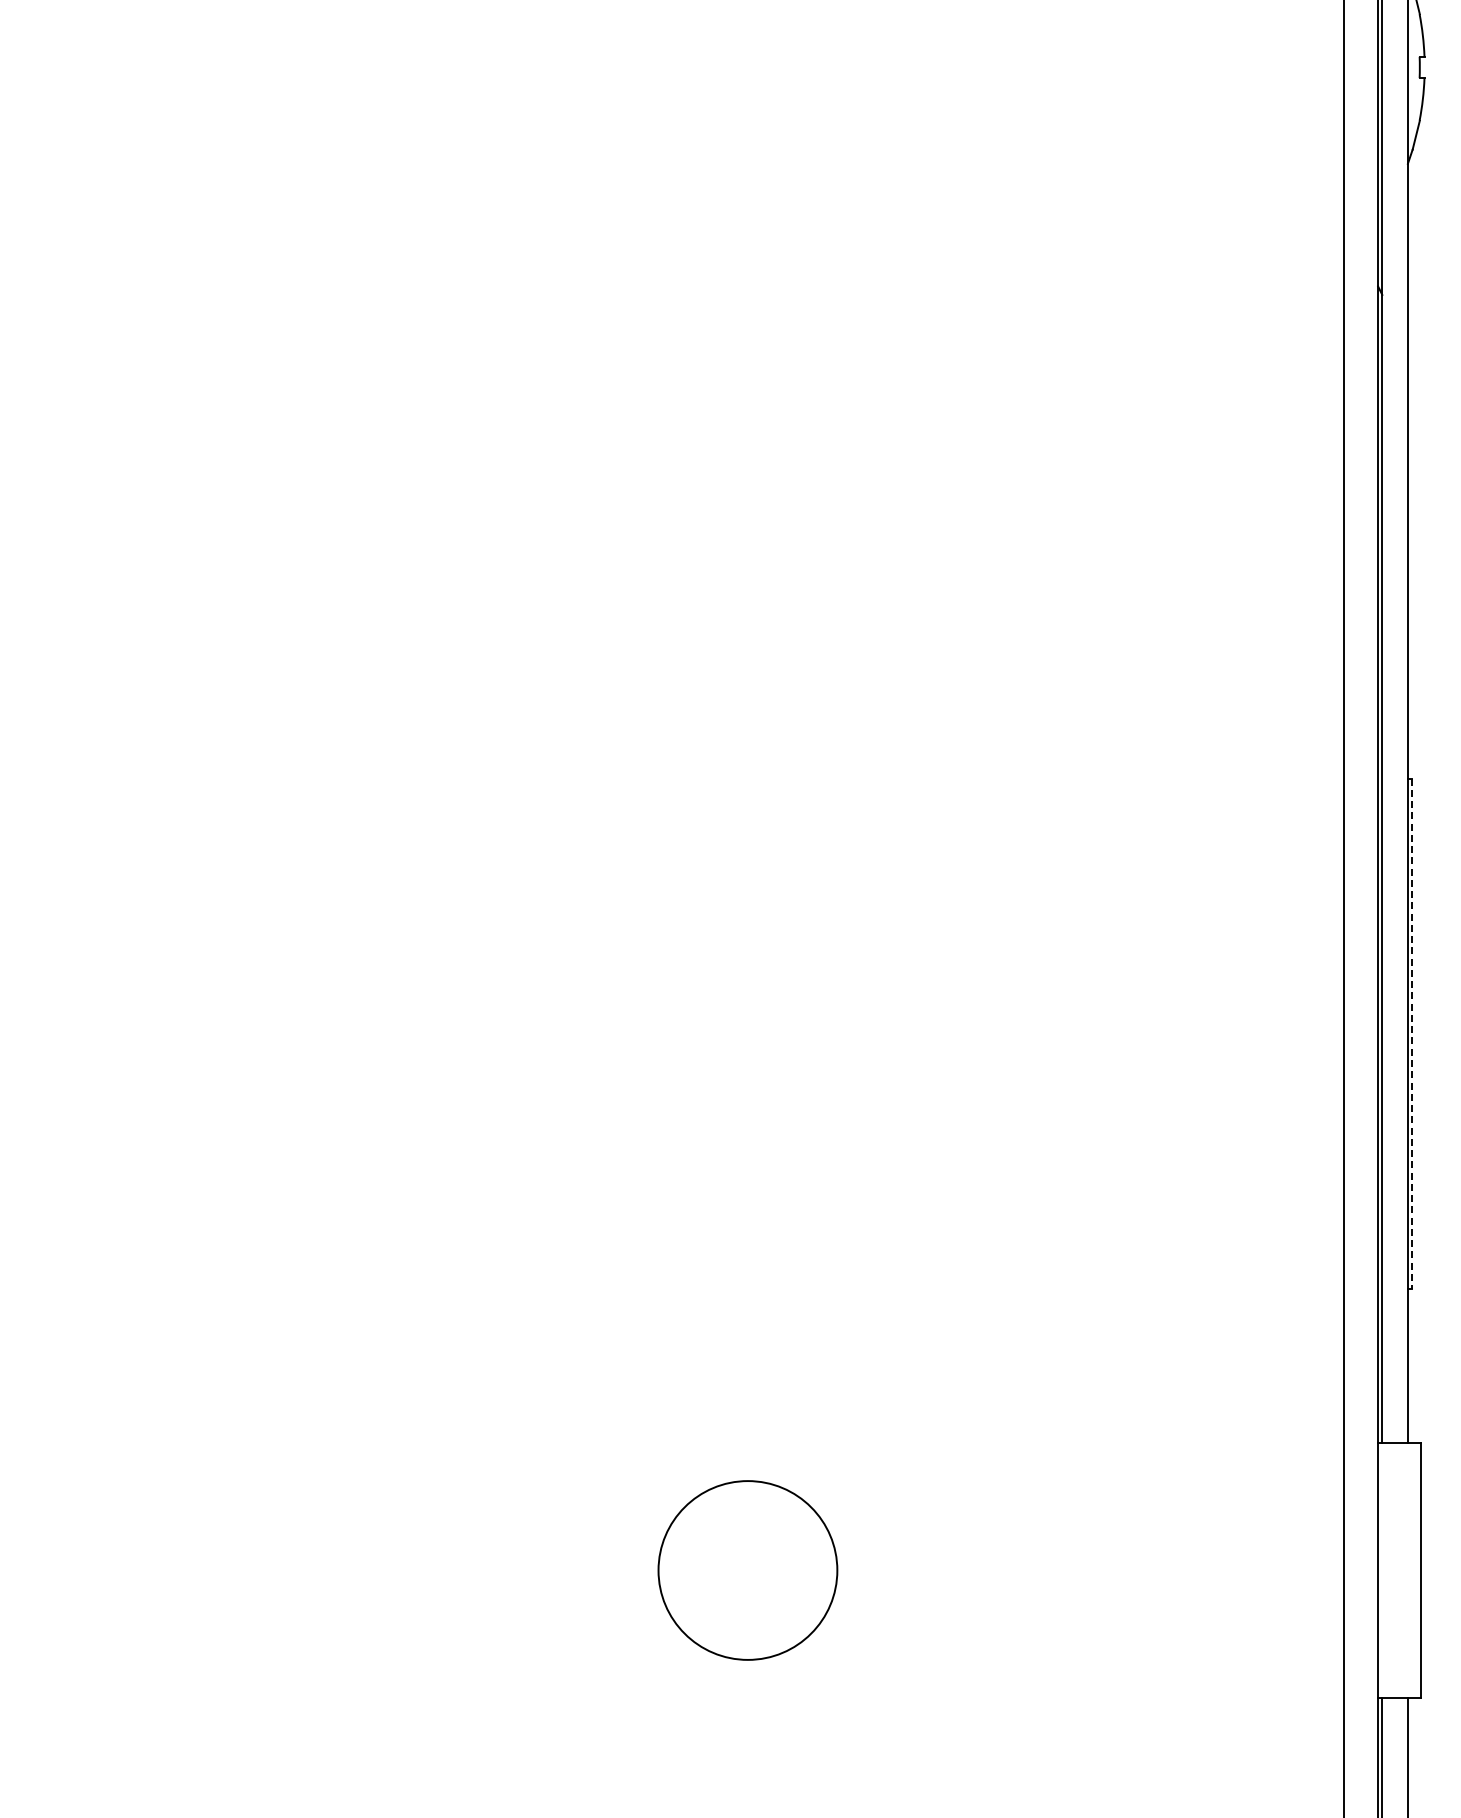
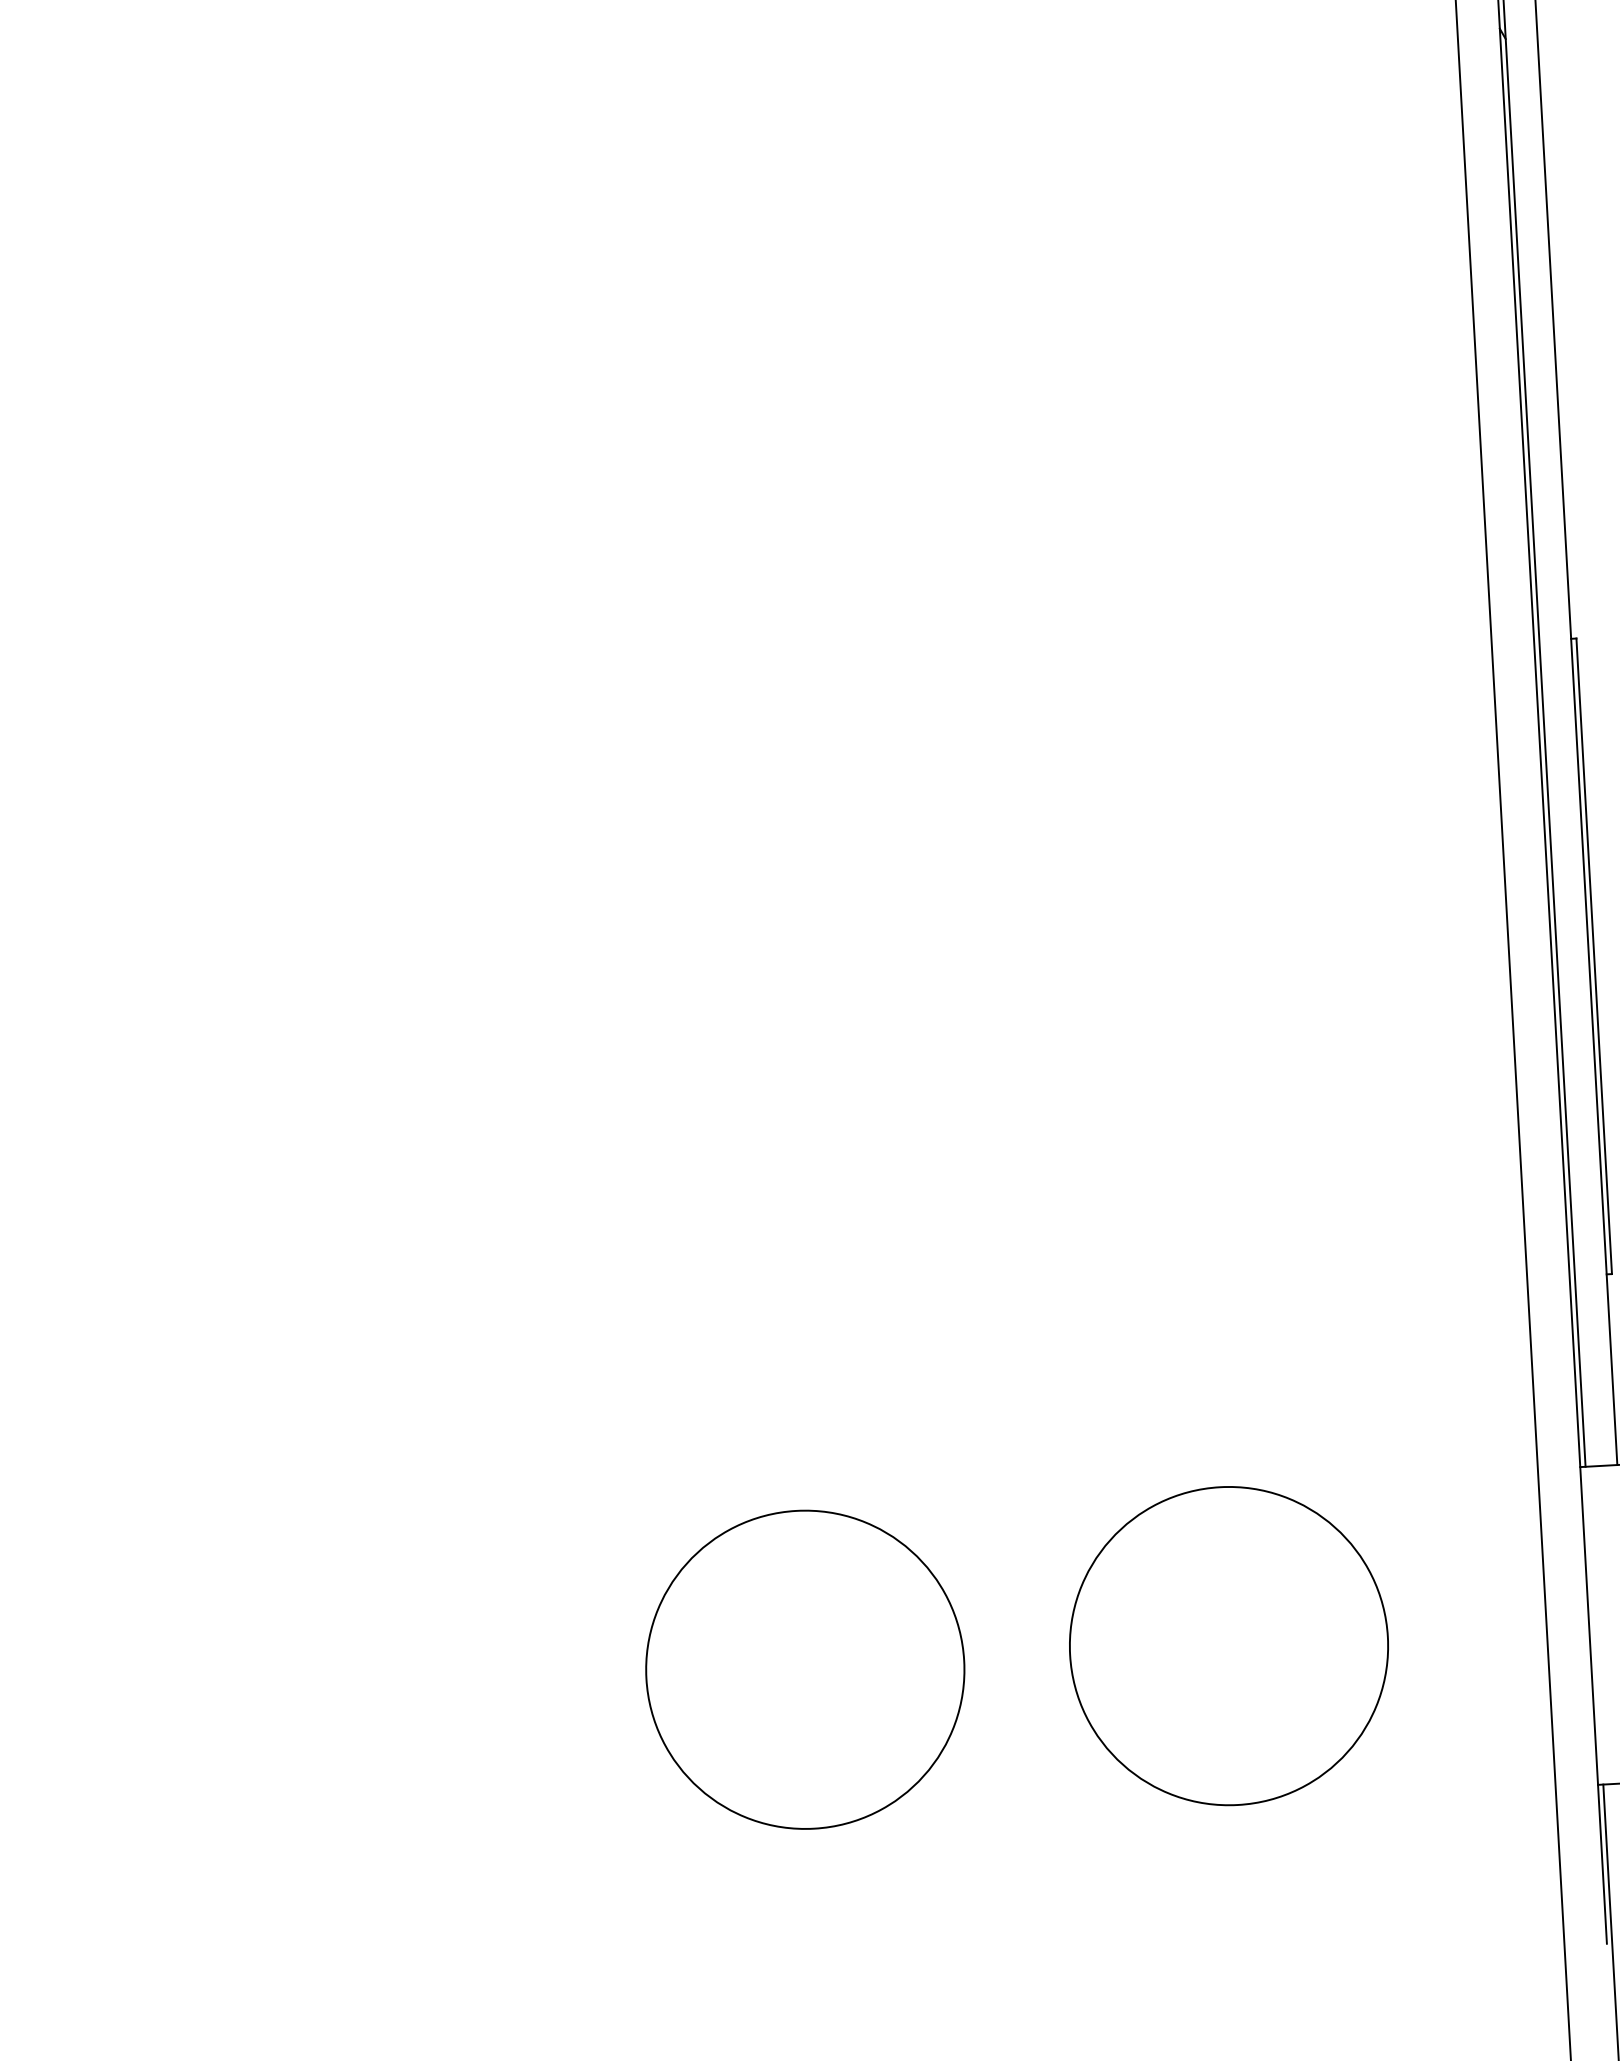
line: (1412, 1034) -> (1594, 956), dashed -> solid
circle: (747, 1570) -> (804, 1669), size x1.43
circle: (1088, 1570) -> (1228, 1646), added

